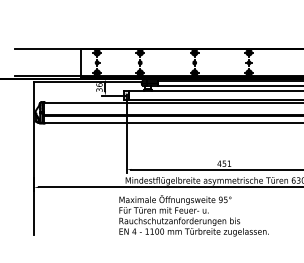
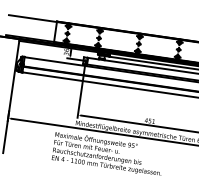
text: (193, 215) -> (107, 153), moved

